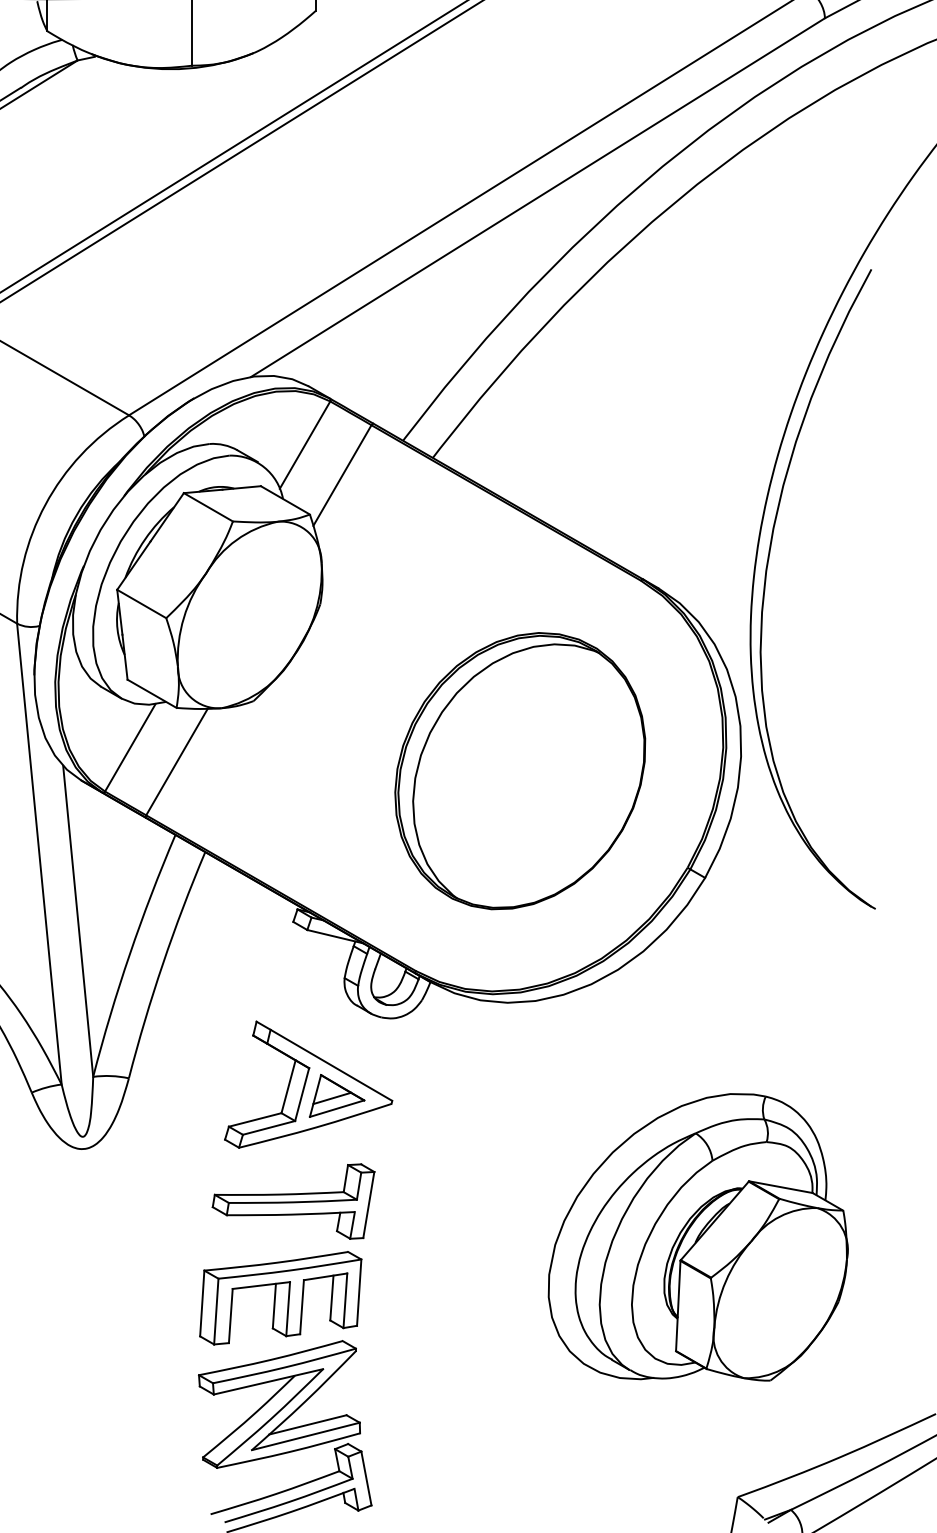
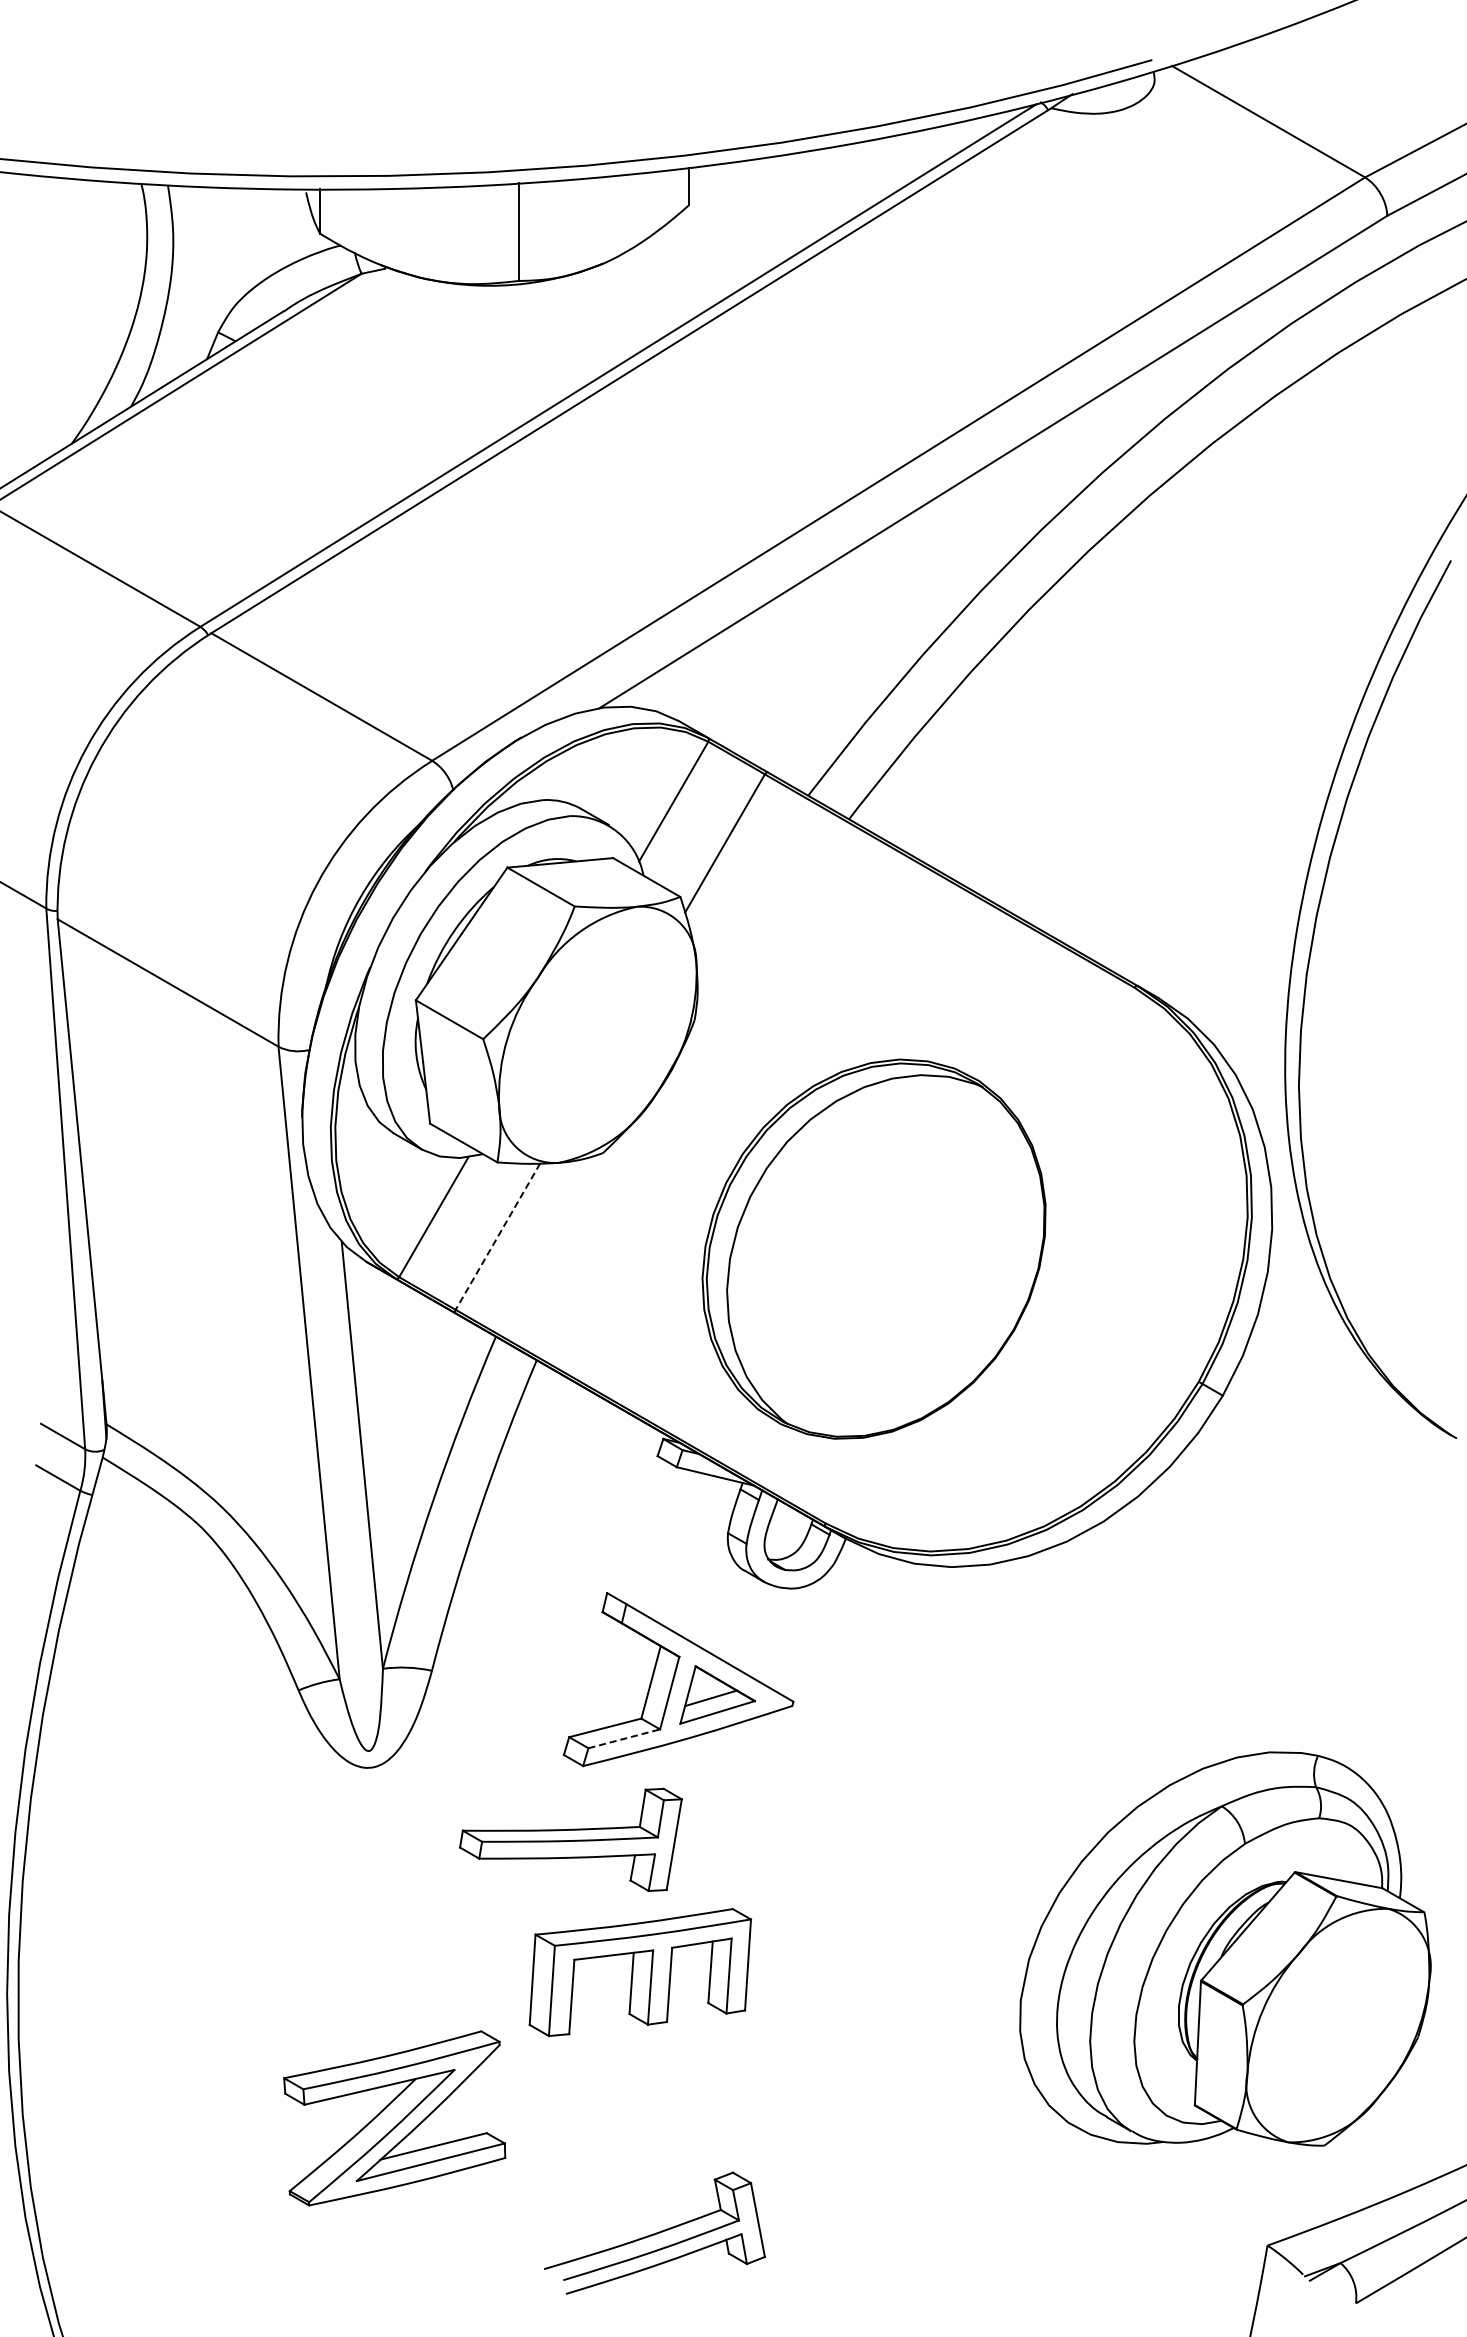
line: (176, 762) -> (497, 1237), solid -> dashed
part: (519, 770) -> (873, 1248), moved
line: (269, 1127) -> (624, 1738), solid -> dashed
part: (293, 1201) -> (570, 1839), moved
part: (698, 1236) -> (1225, 1948), moved
part: (279, 1404) -> (394, 2118), moved

